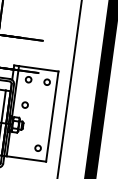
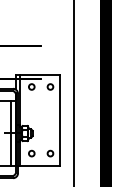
circle: (24, 104) -> (31, 153), moved

